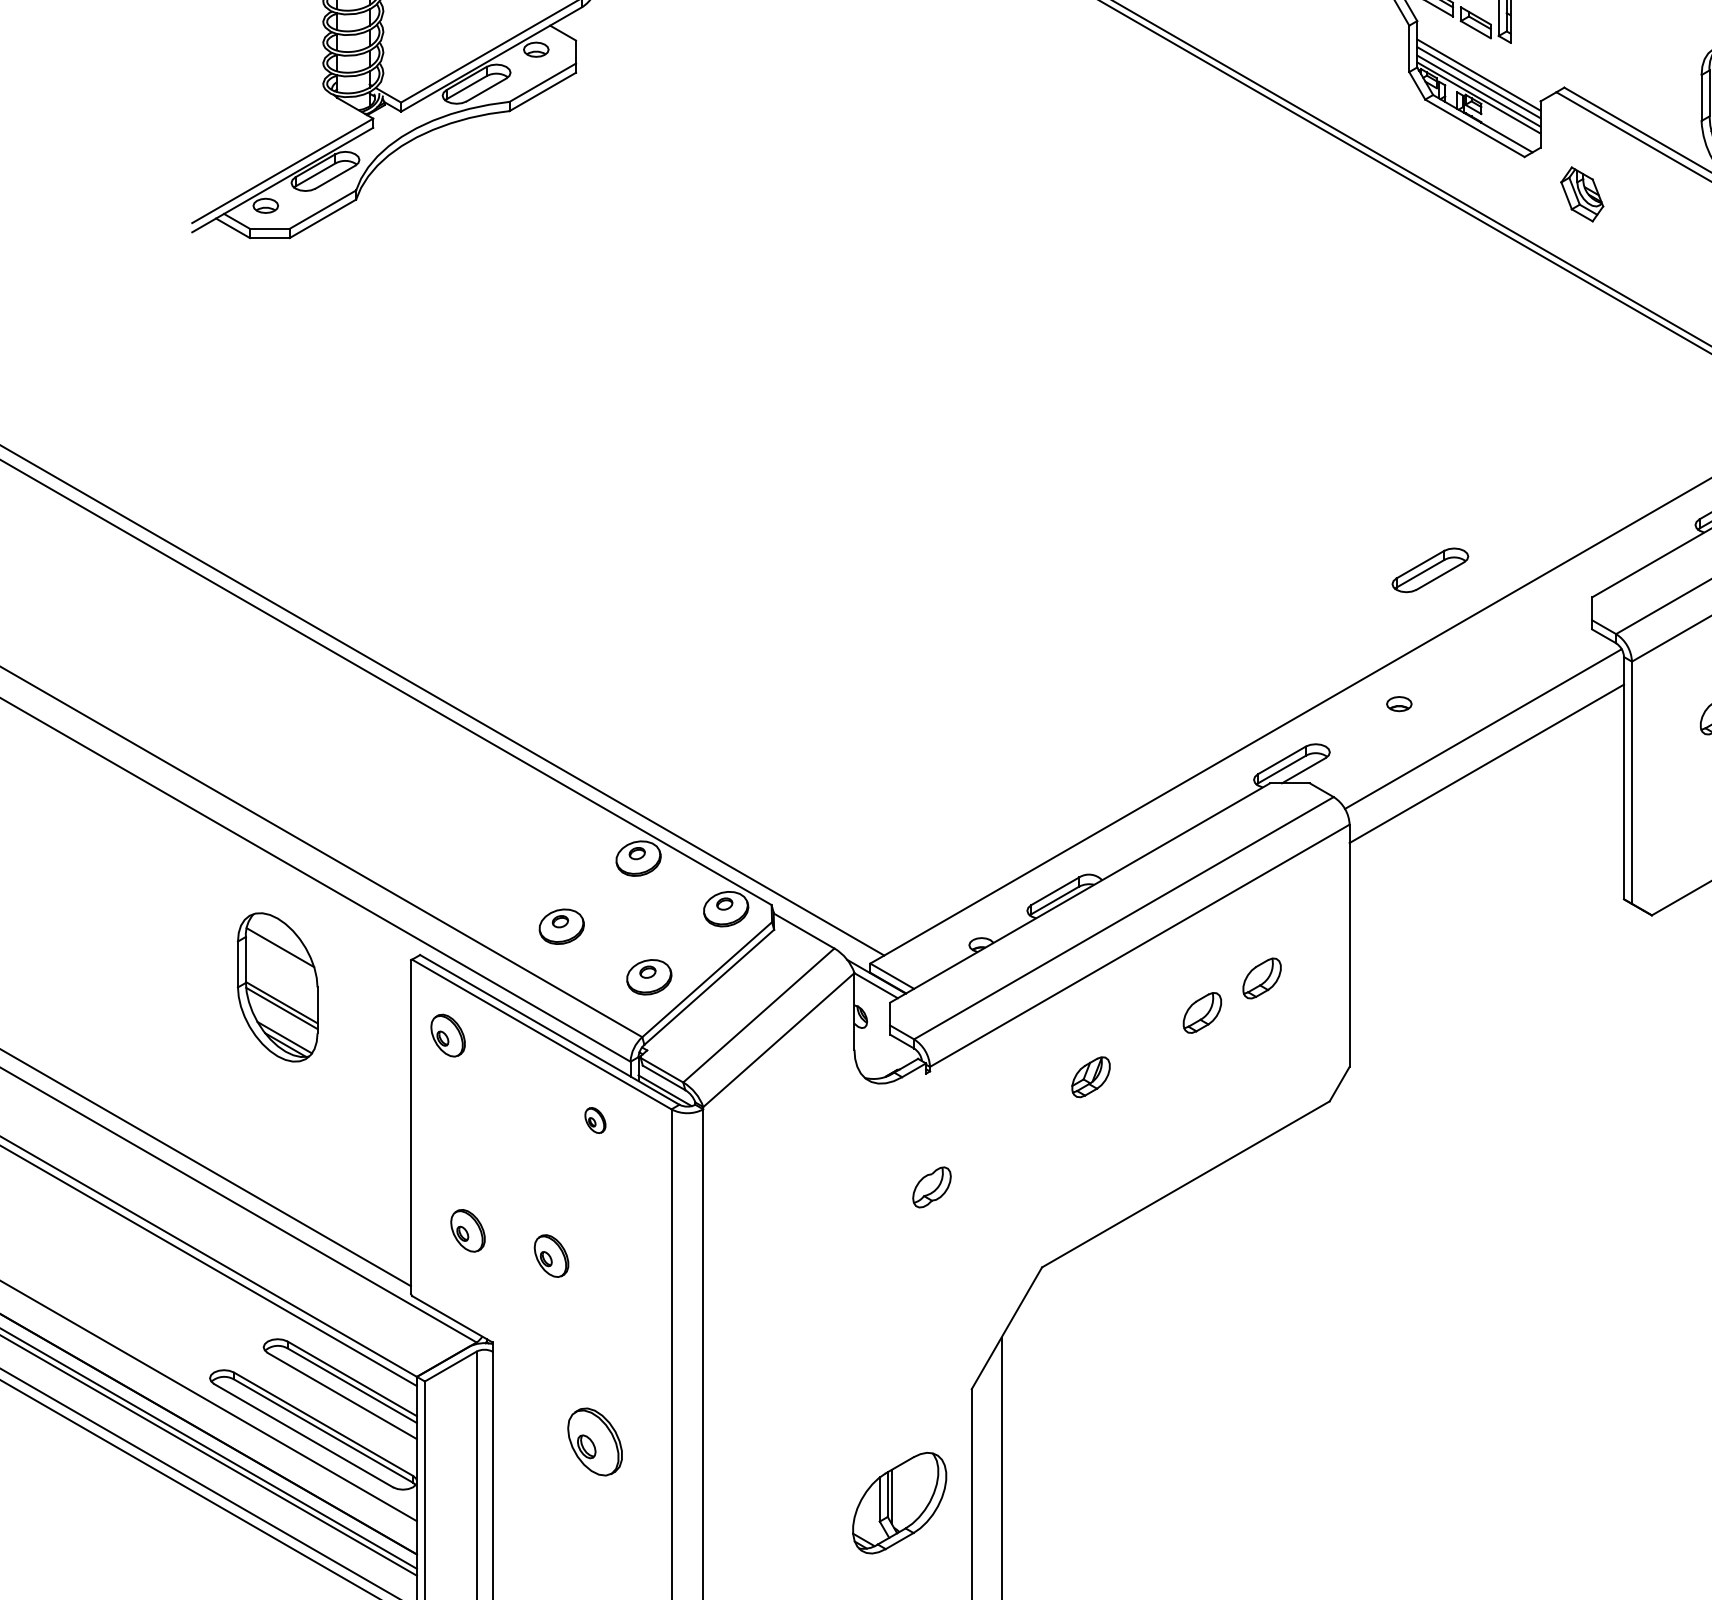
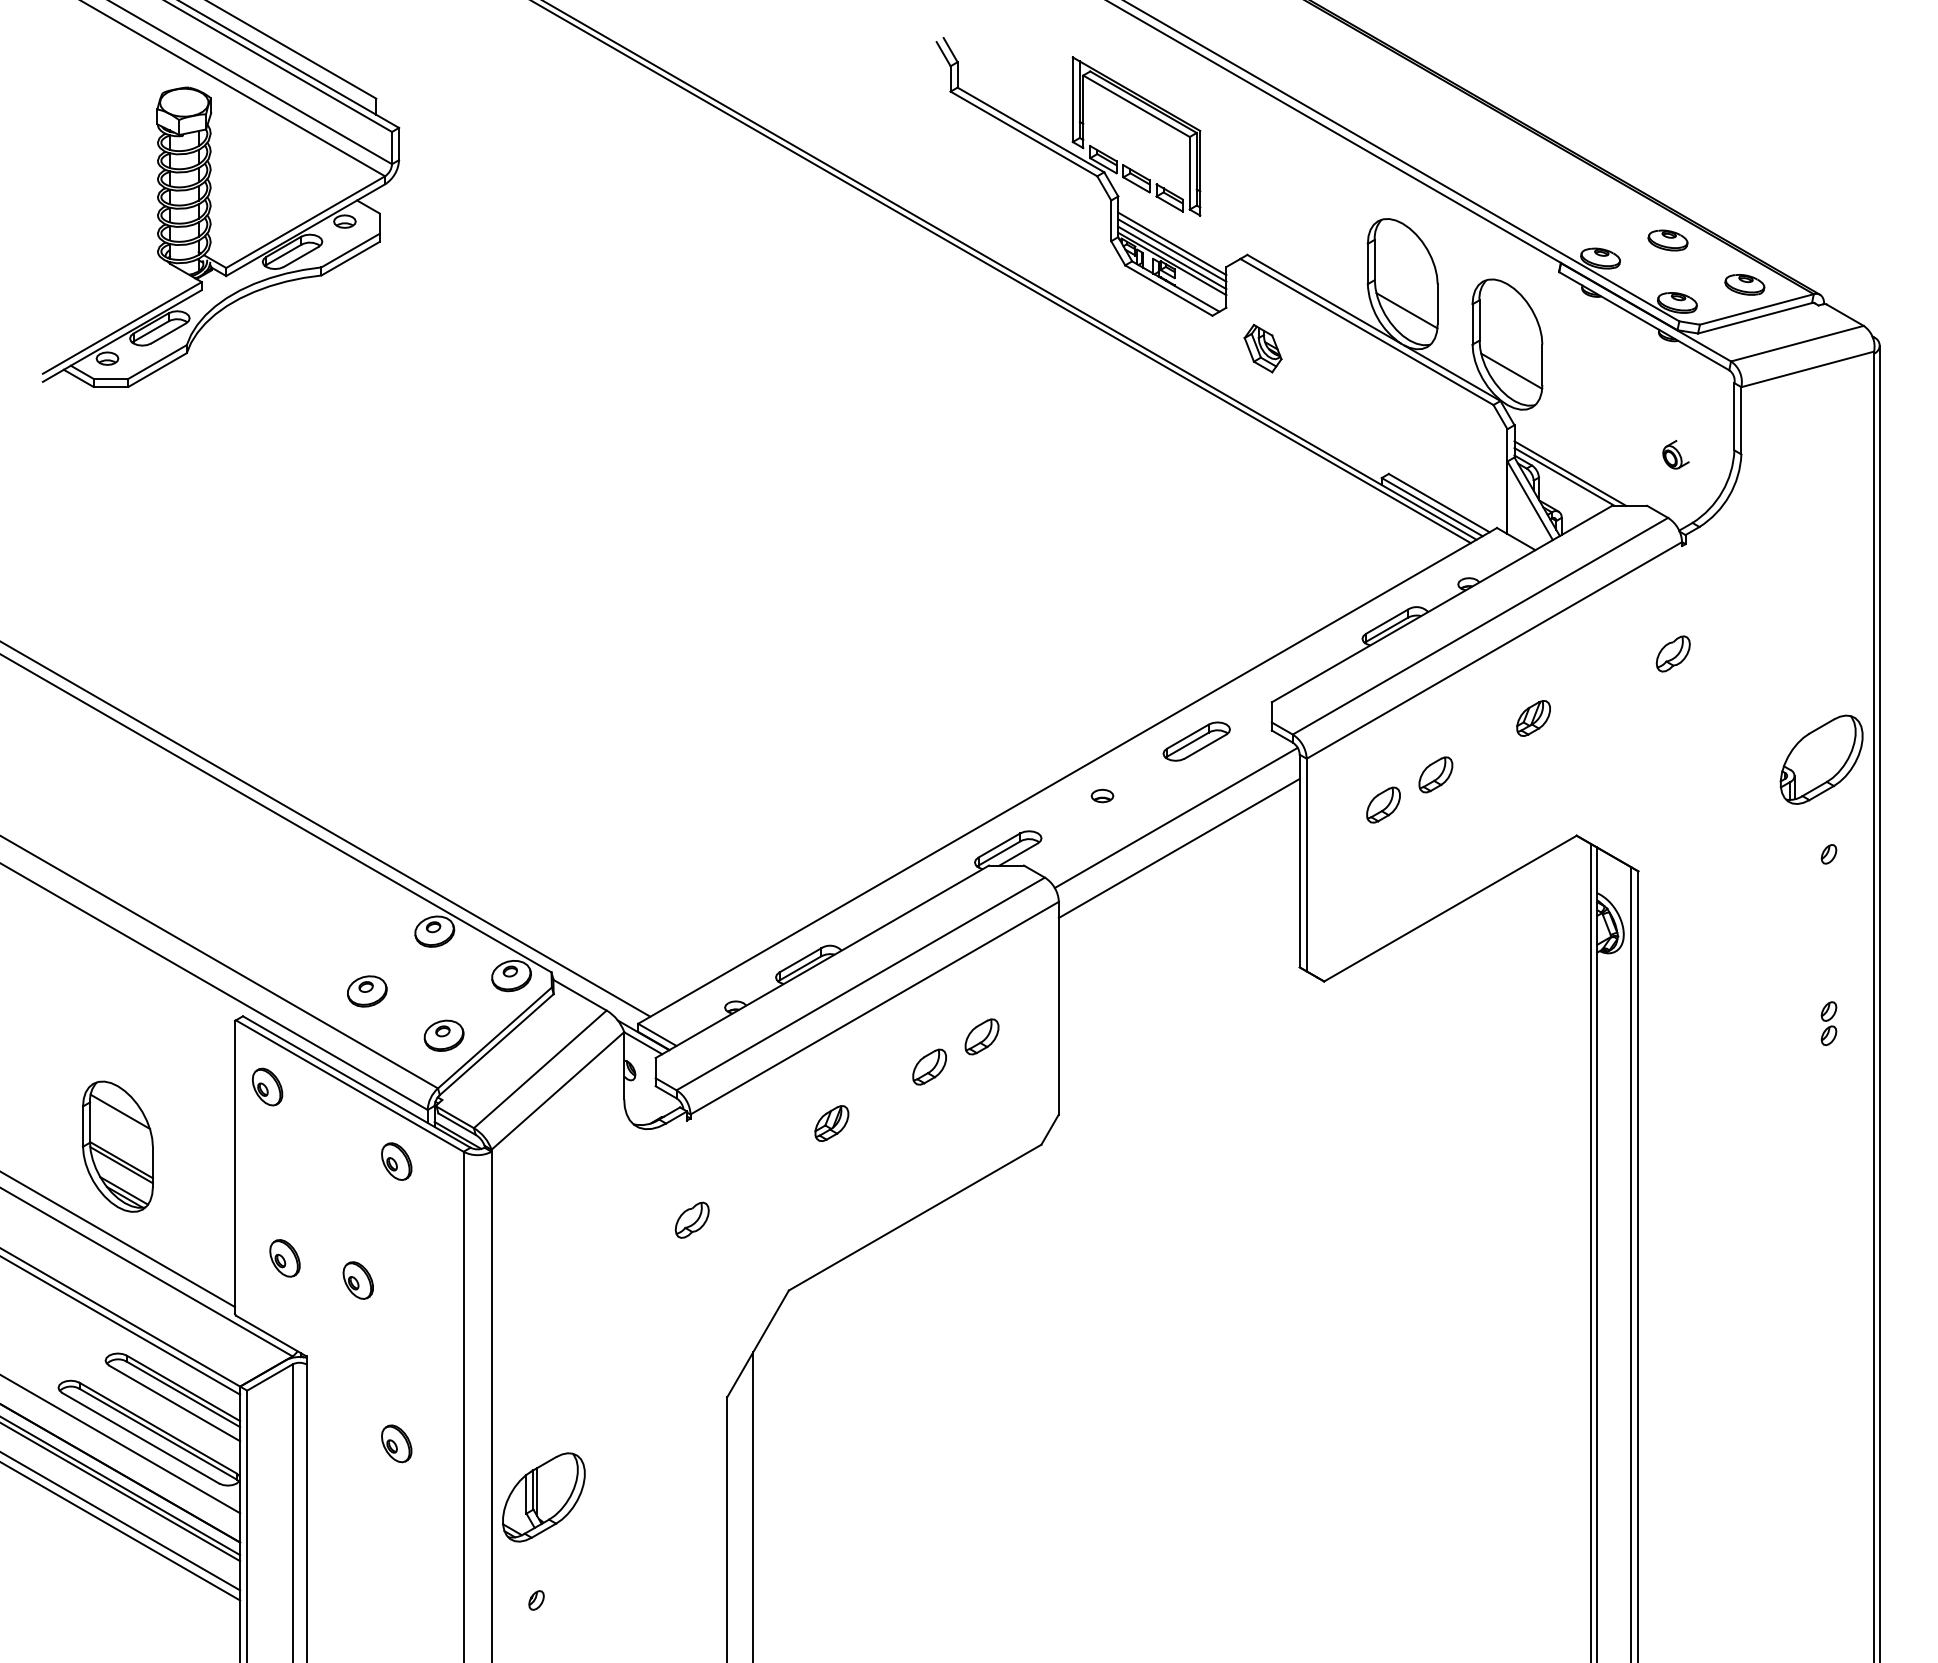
part: (1430, 570) -> (1196, 741), moved
part: (277, 987) -> (117, 1146), moved
part: (595, 1120) -> (396, 1161), size x1.67
part: (595, 1441) -> (396, 1443), size x0.62
part: (899, 1503) -> (543, 1497), moved

